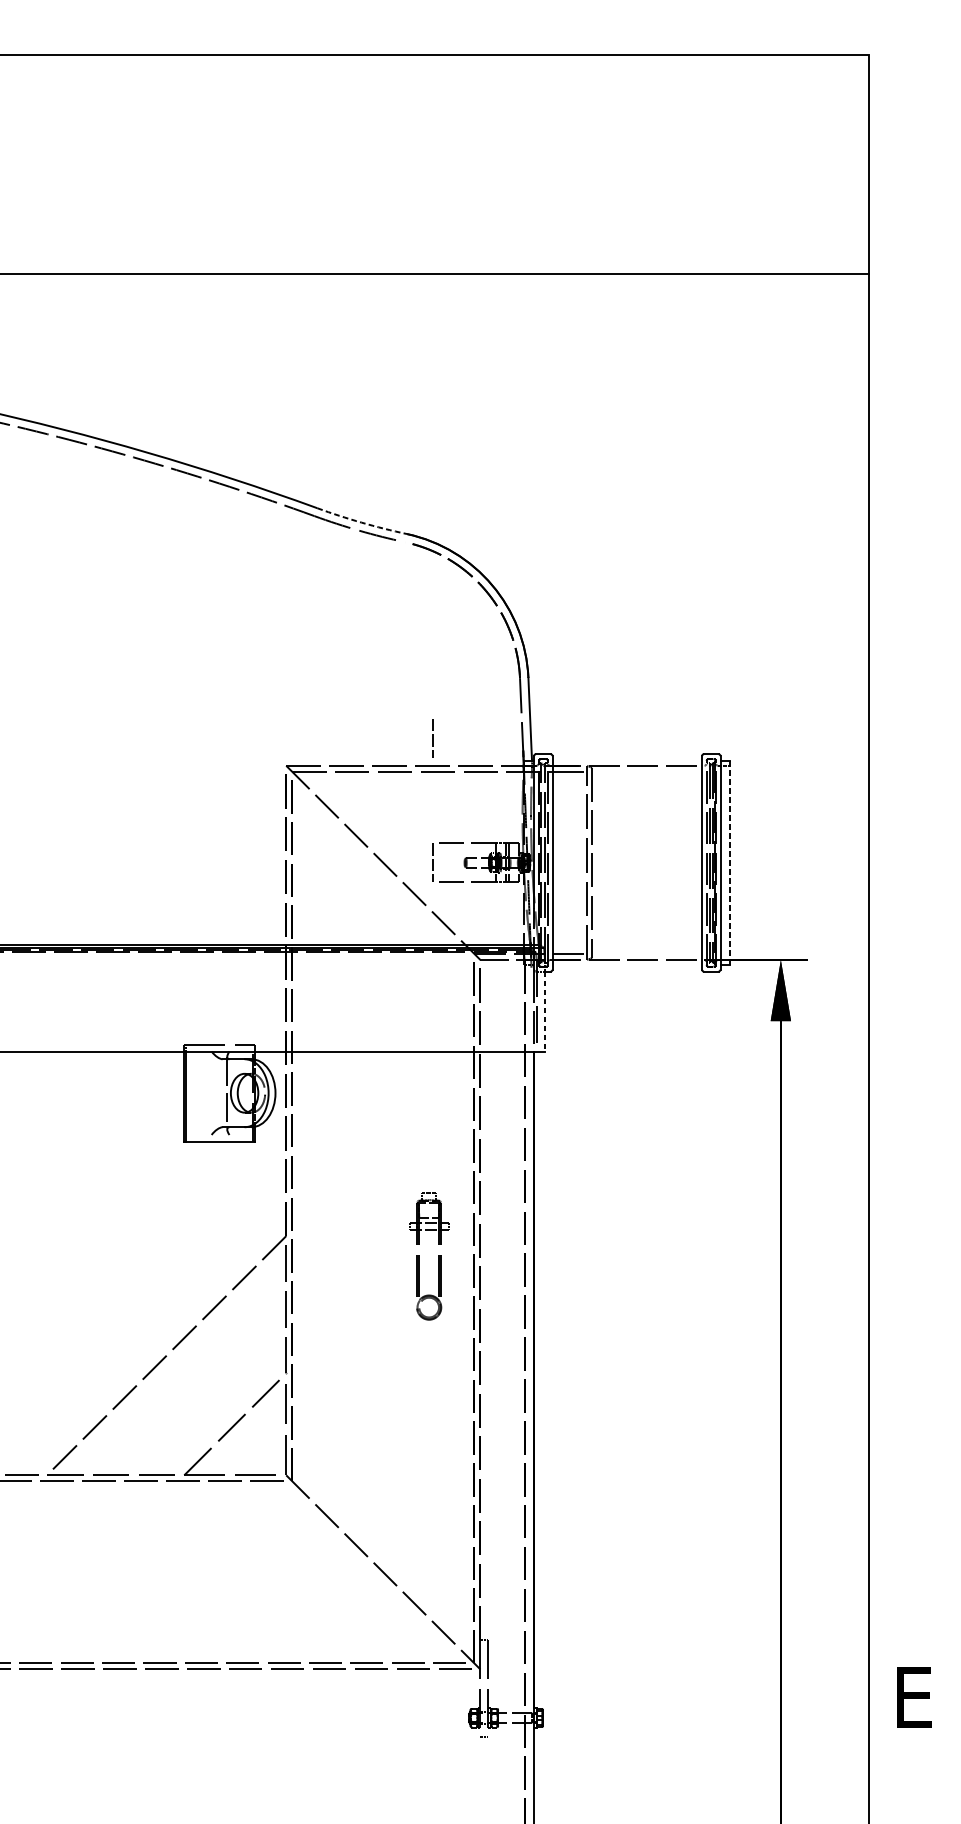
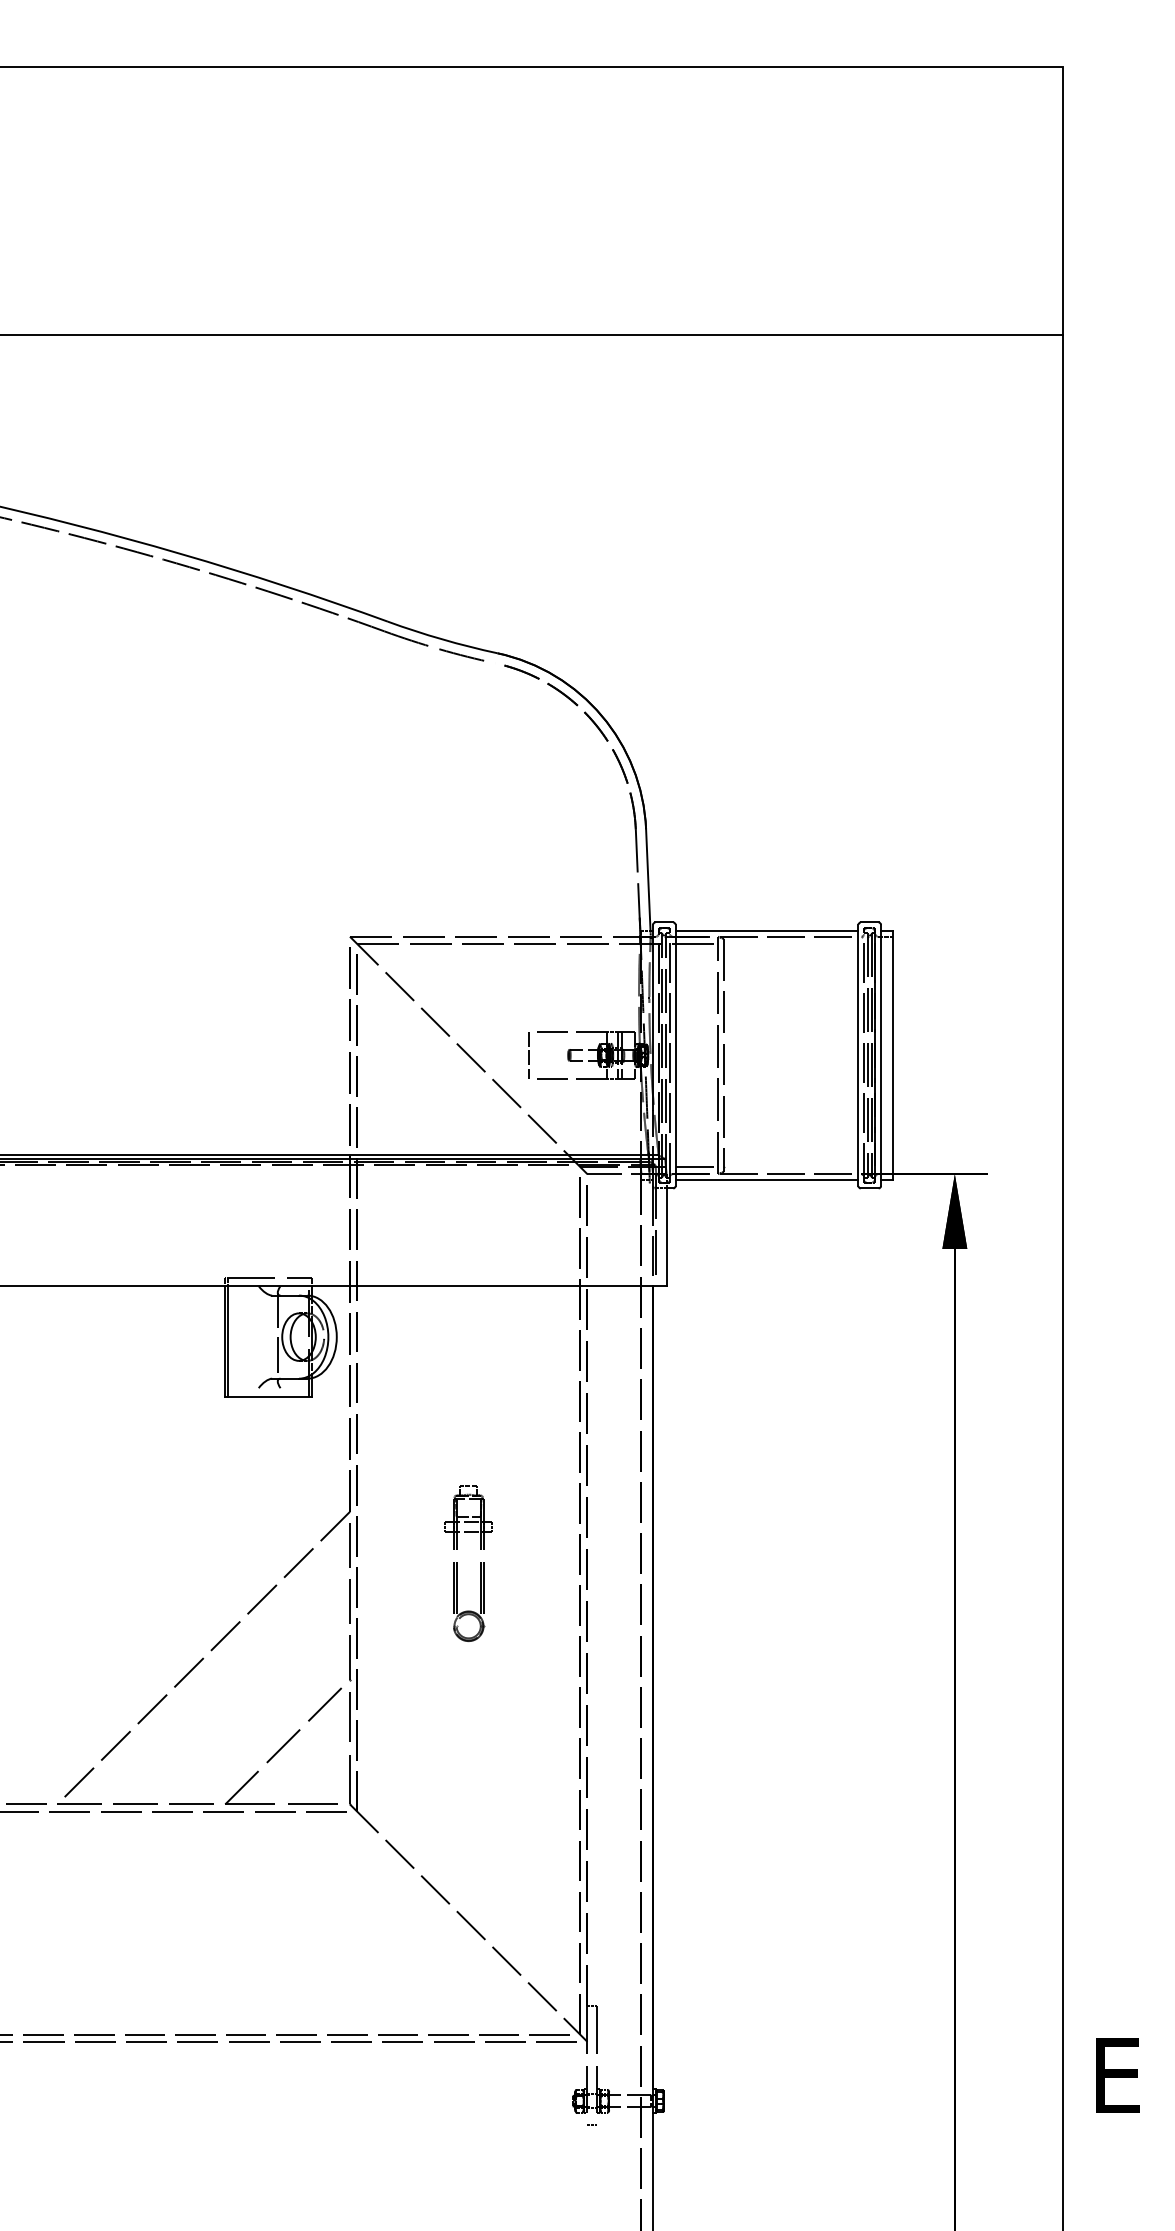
arc: (361, 522) -> (442, 639), dashed -> solid
line: (432, 738) -> (528, 903), removed
line: (626, 760) -> (766, 930), added
line: (729, 862) -> (892, 1055), dashed -> solid
line: (626, 965) -> (766, 1180), added
line: (545, 1011) -> (666, 1237), dashed -> solid
part: (419, 1256) -> (457, 1563), moved

